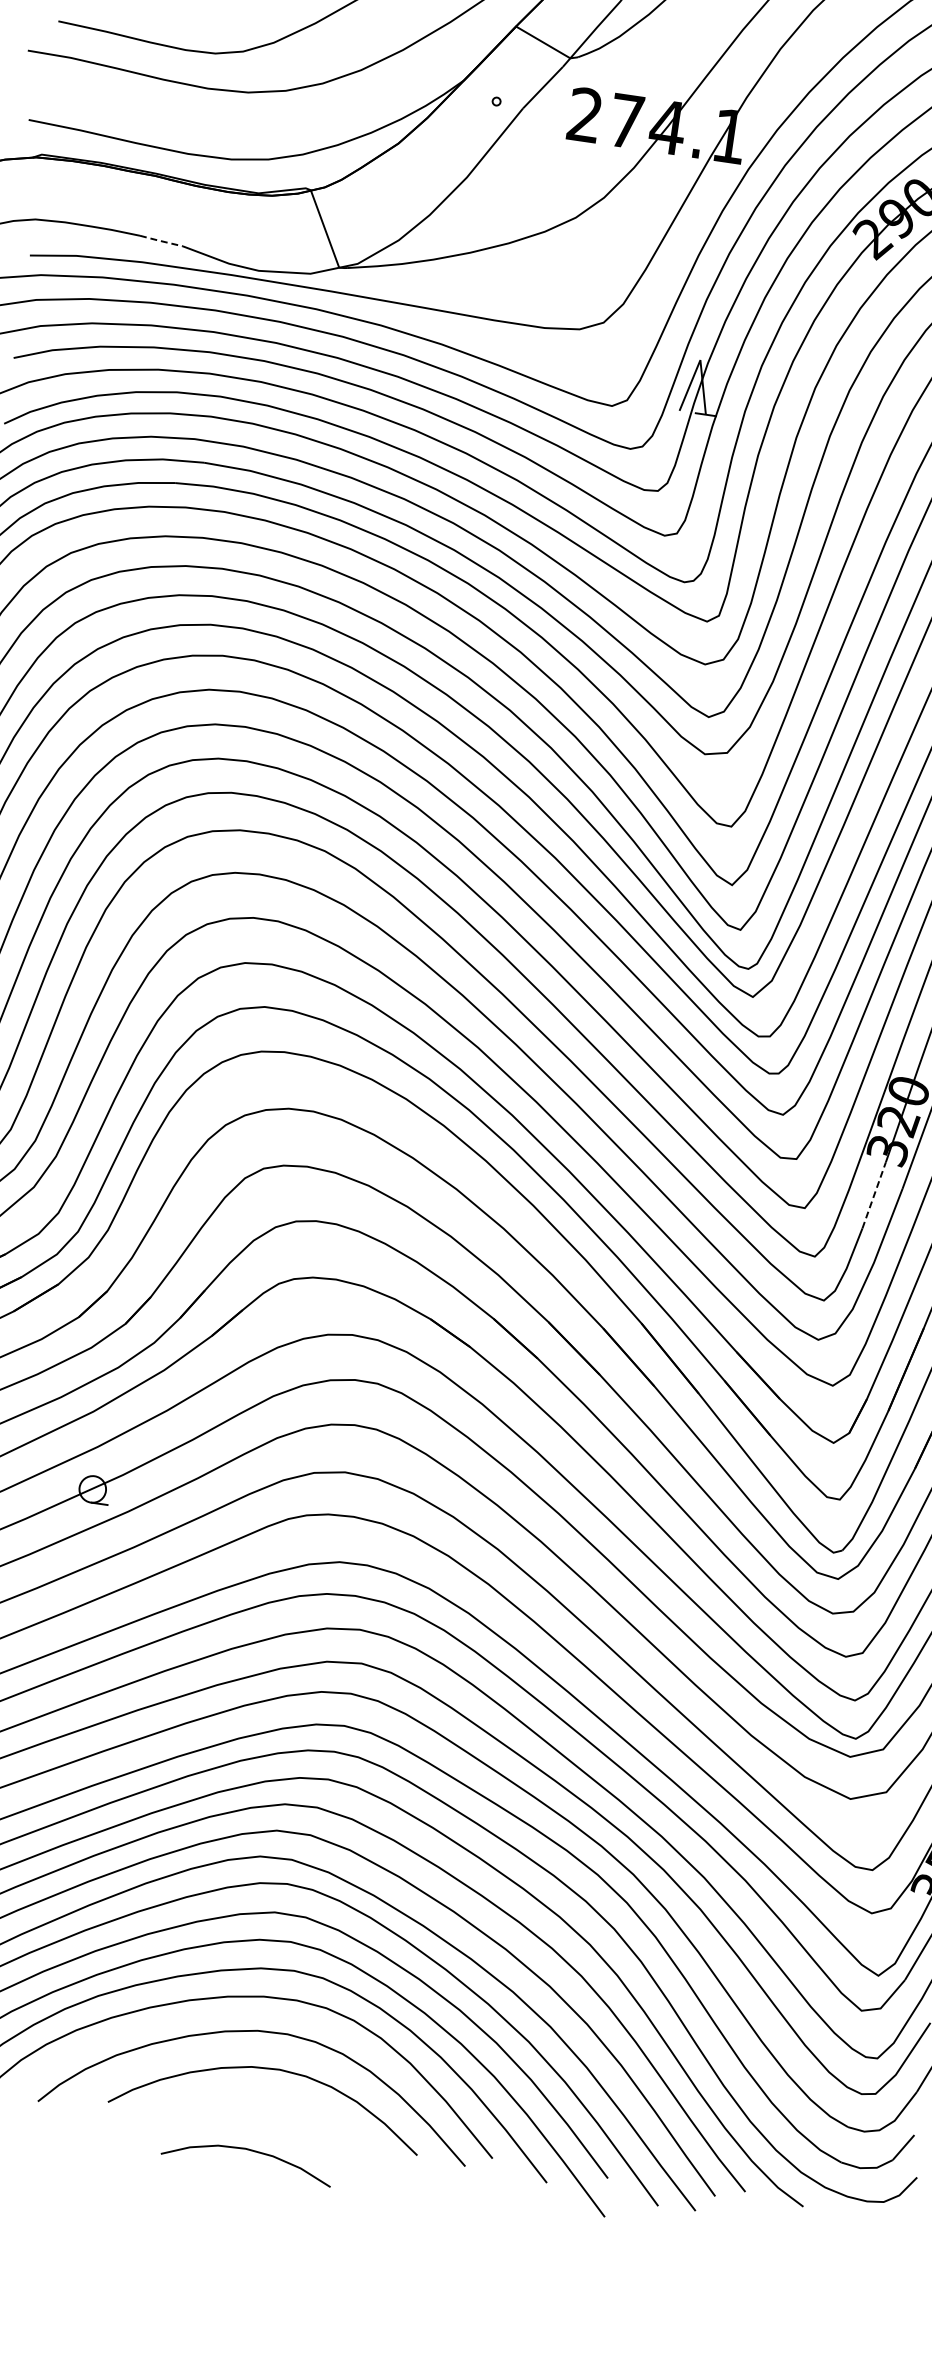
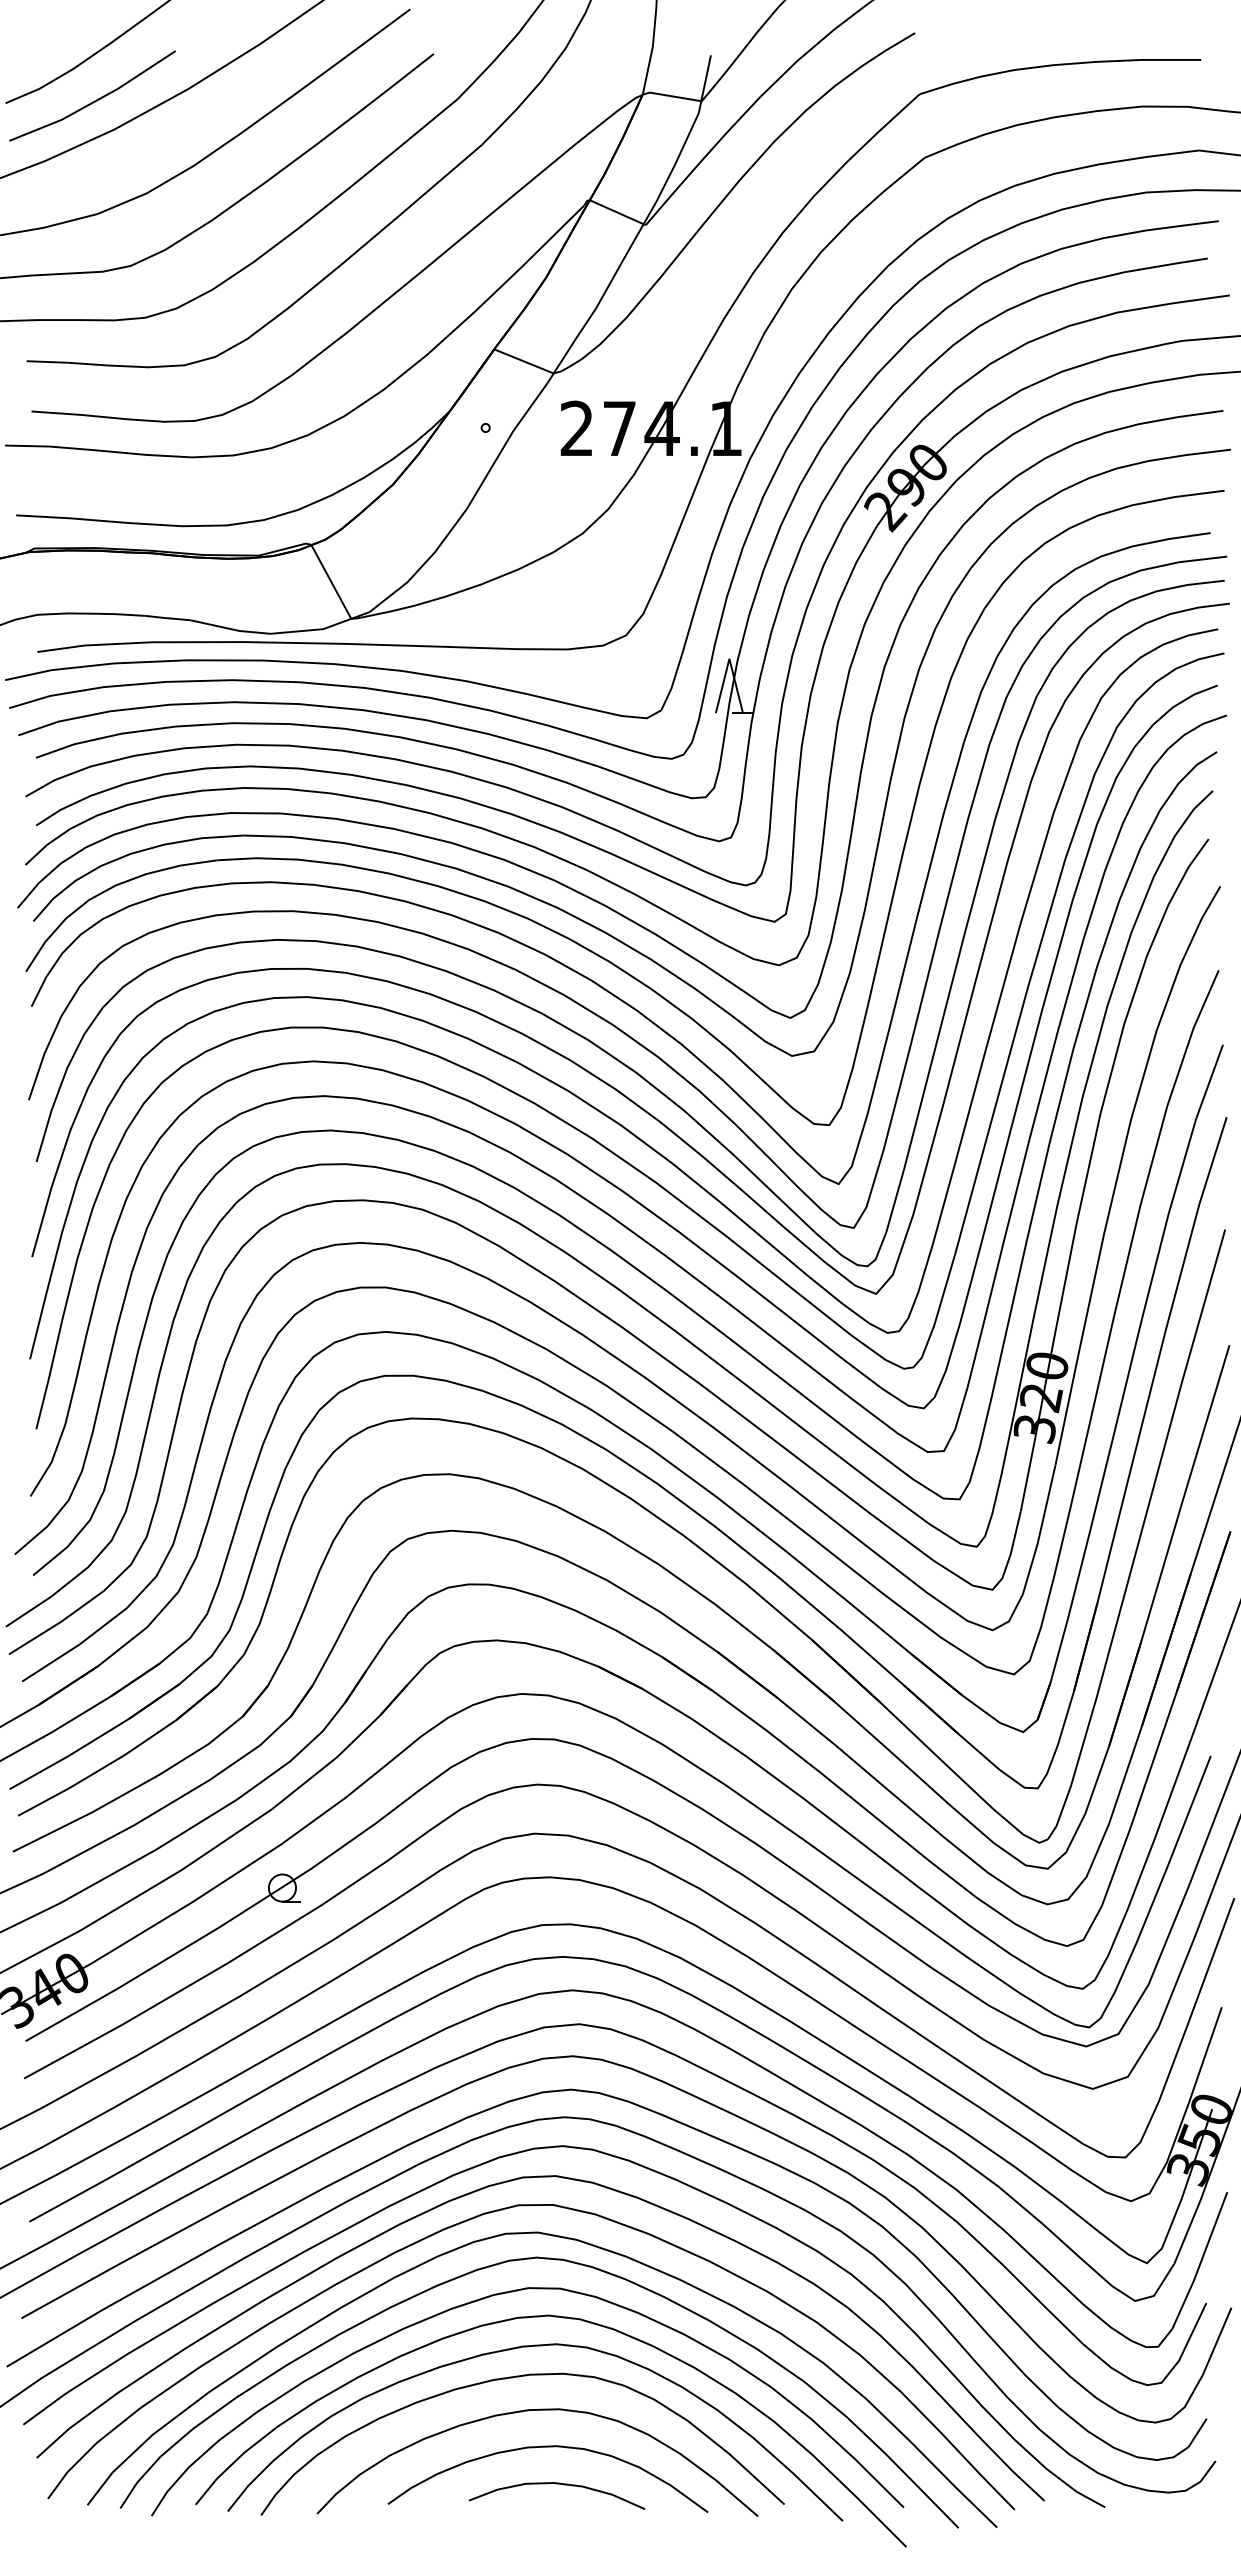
line: (160, 241) -> (167, 618), dashed -> solid
line: (873, 1195) -> (1027, 1476), dashed -> solid
curve: (249, 2150) -> (557, 2484), moved

